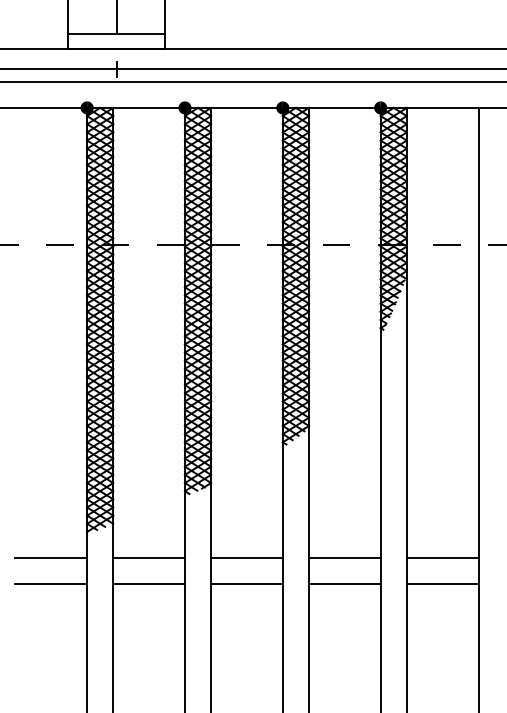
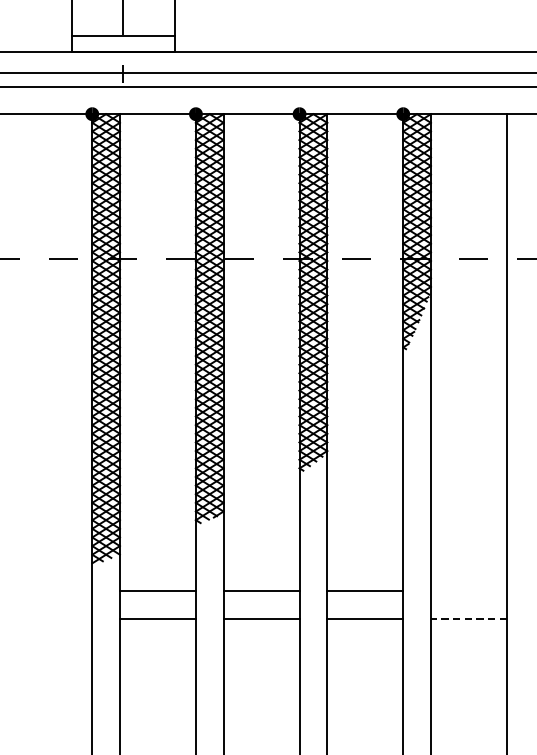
line: (51, 558) -> (54, 591), removed
line: (442, 558) -> (468, 591), removed
line: (51, 584) -> (54, 619), removed
line: (442, 584) -> (468, 619), solid -> dashed

